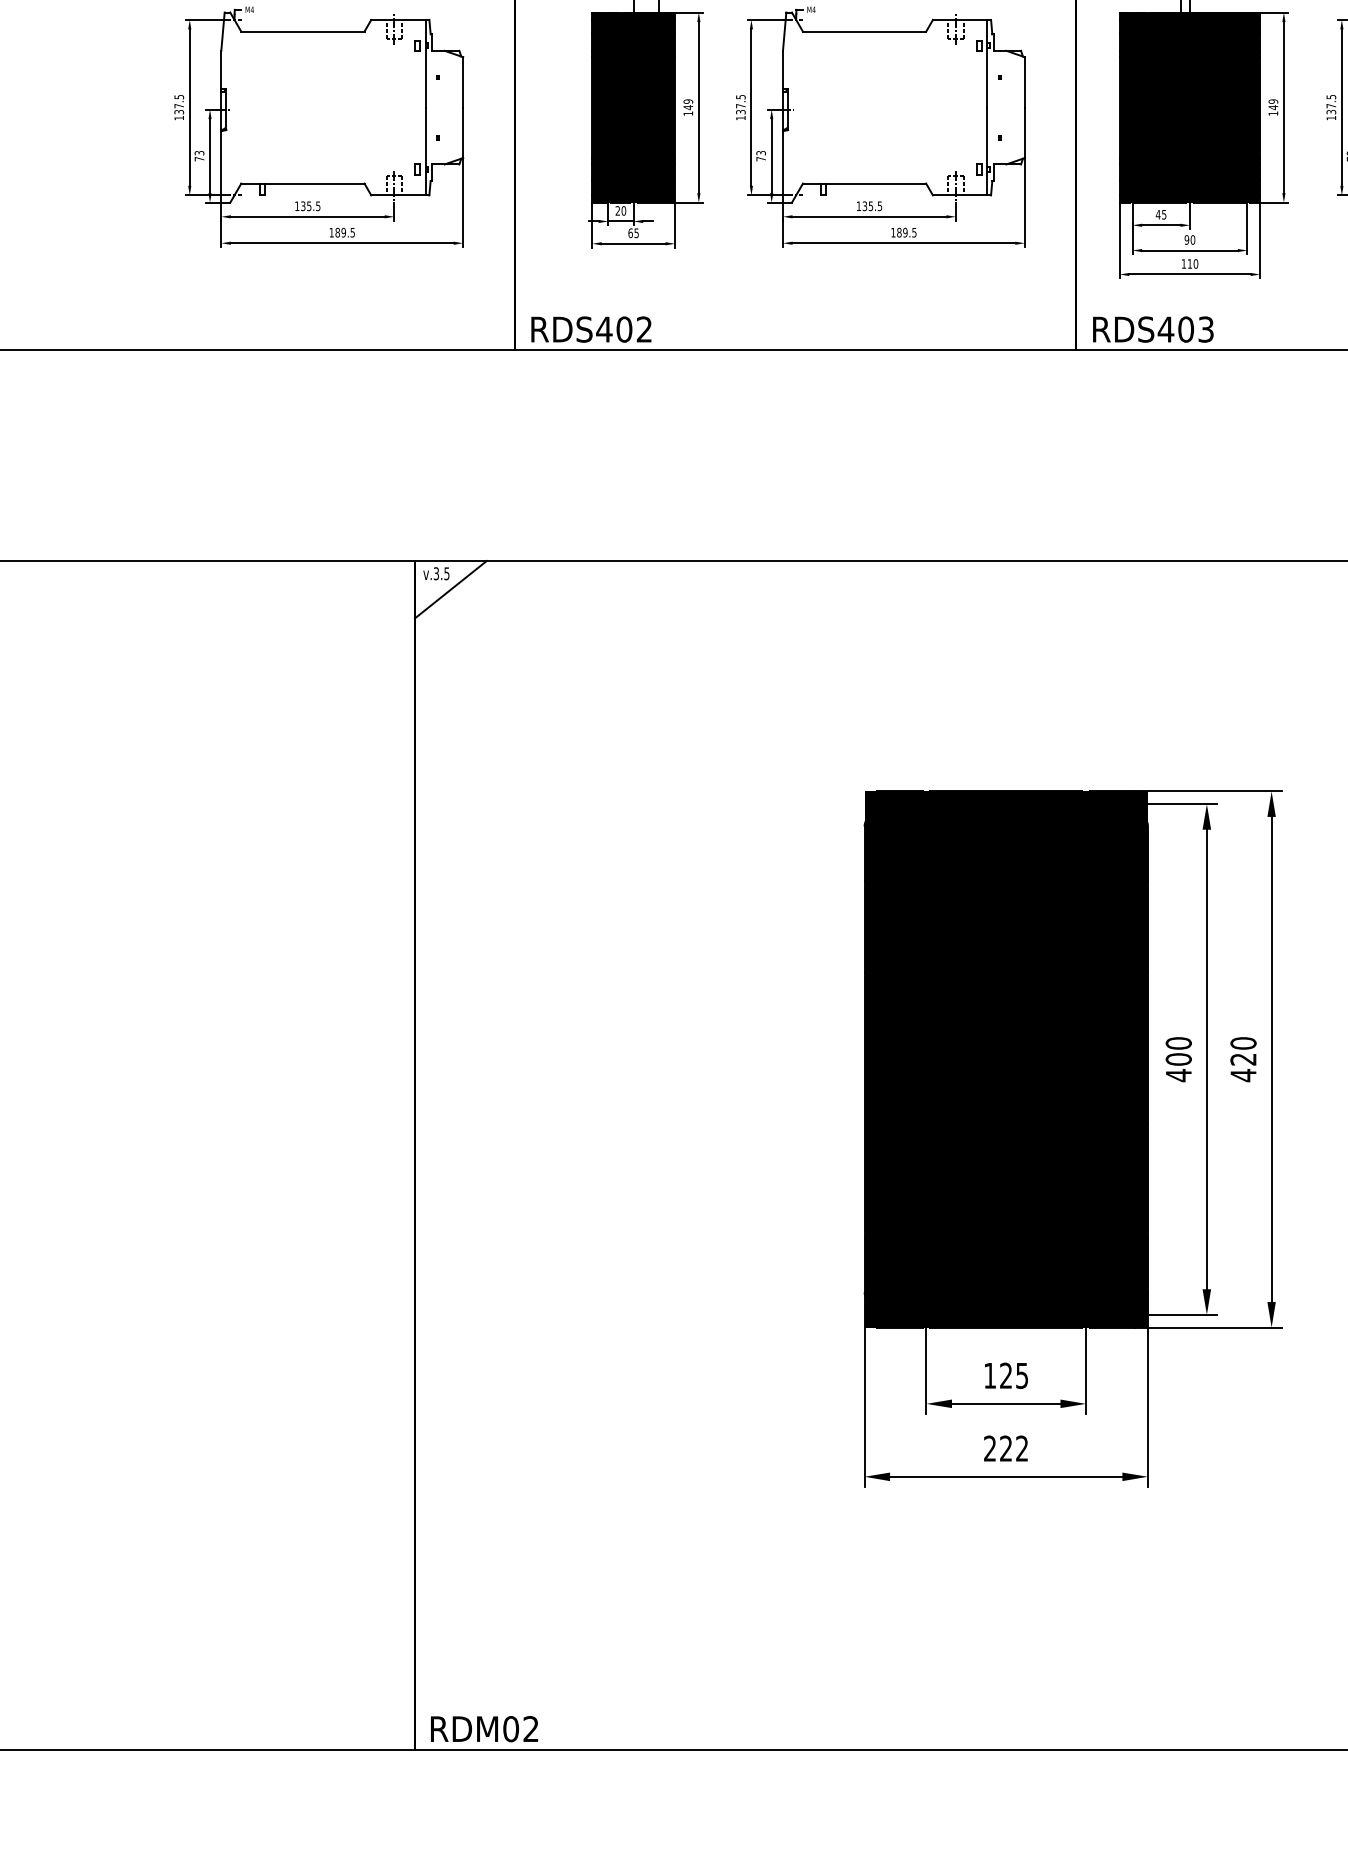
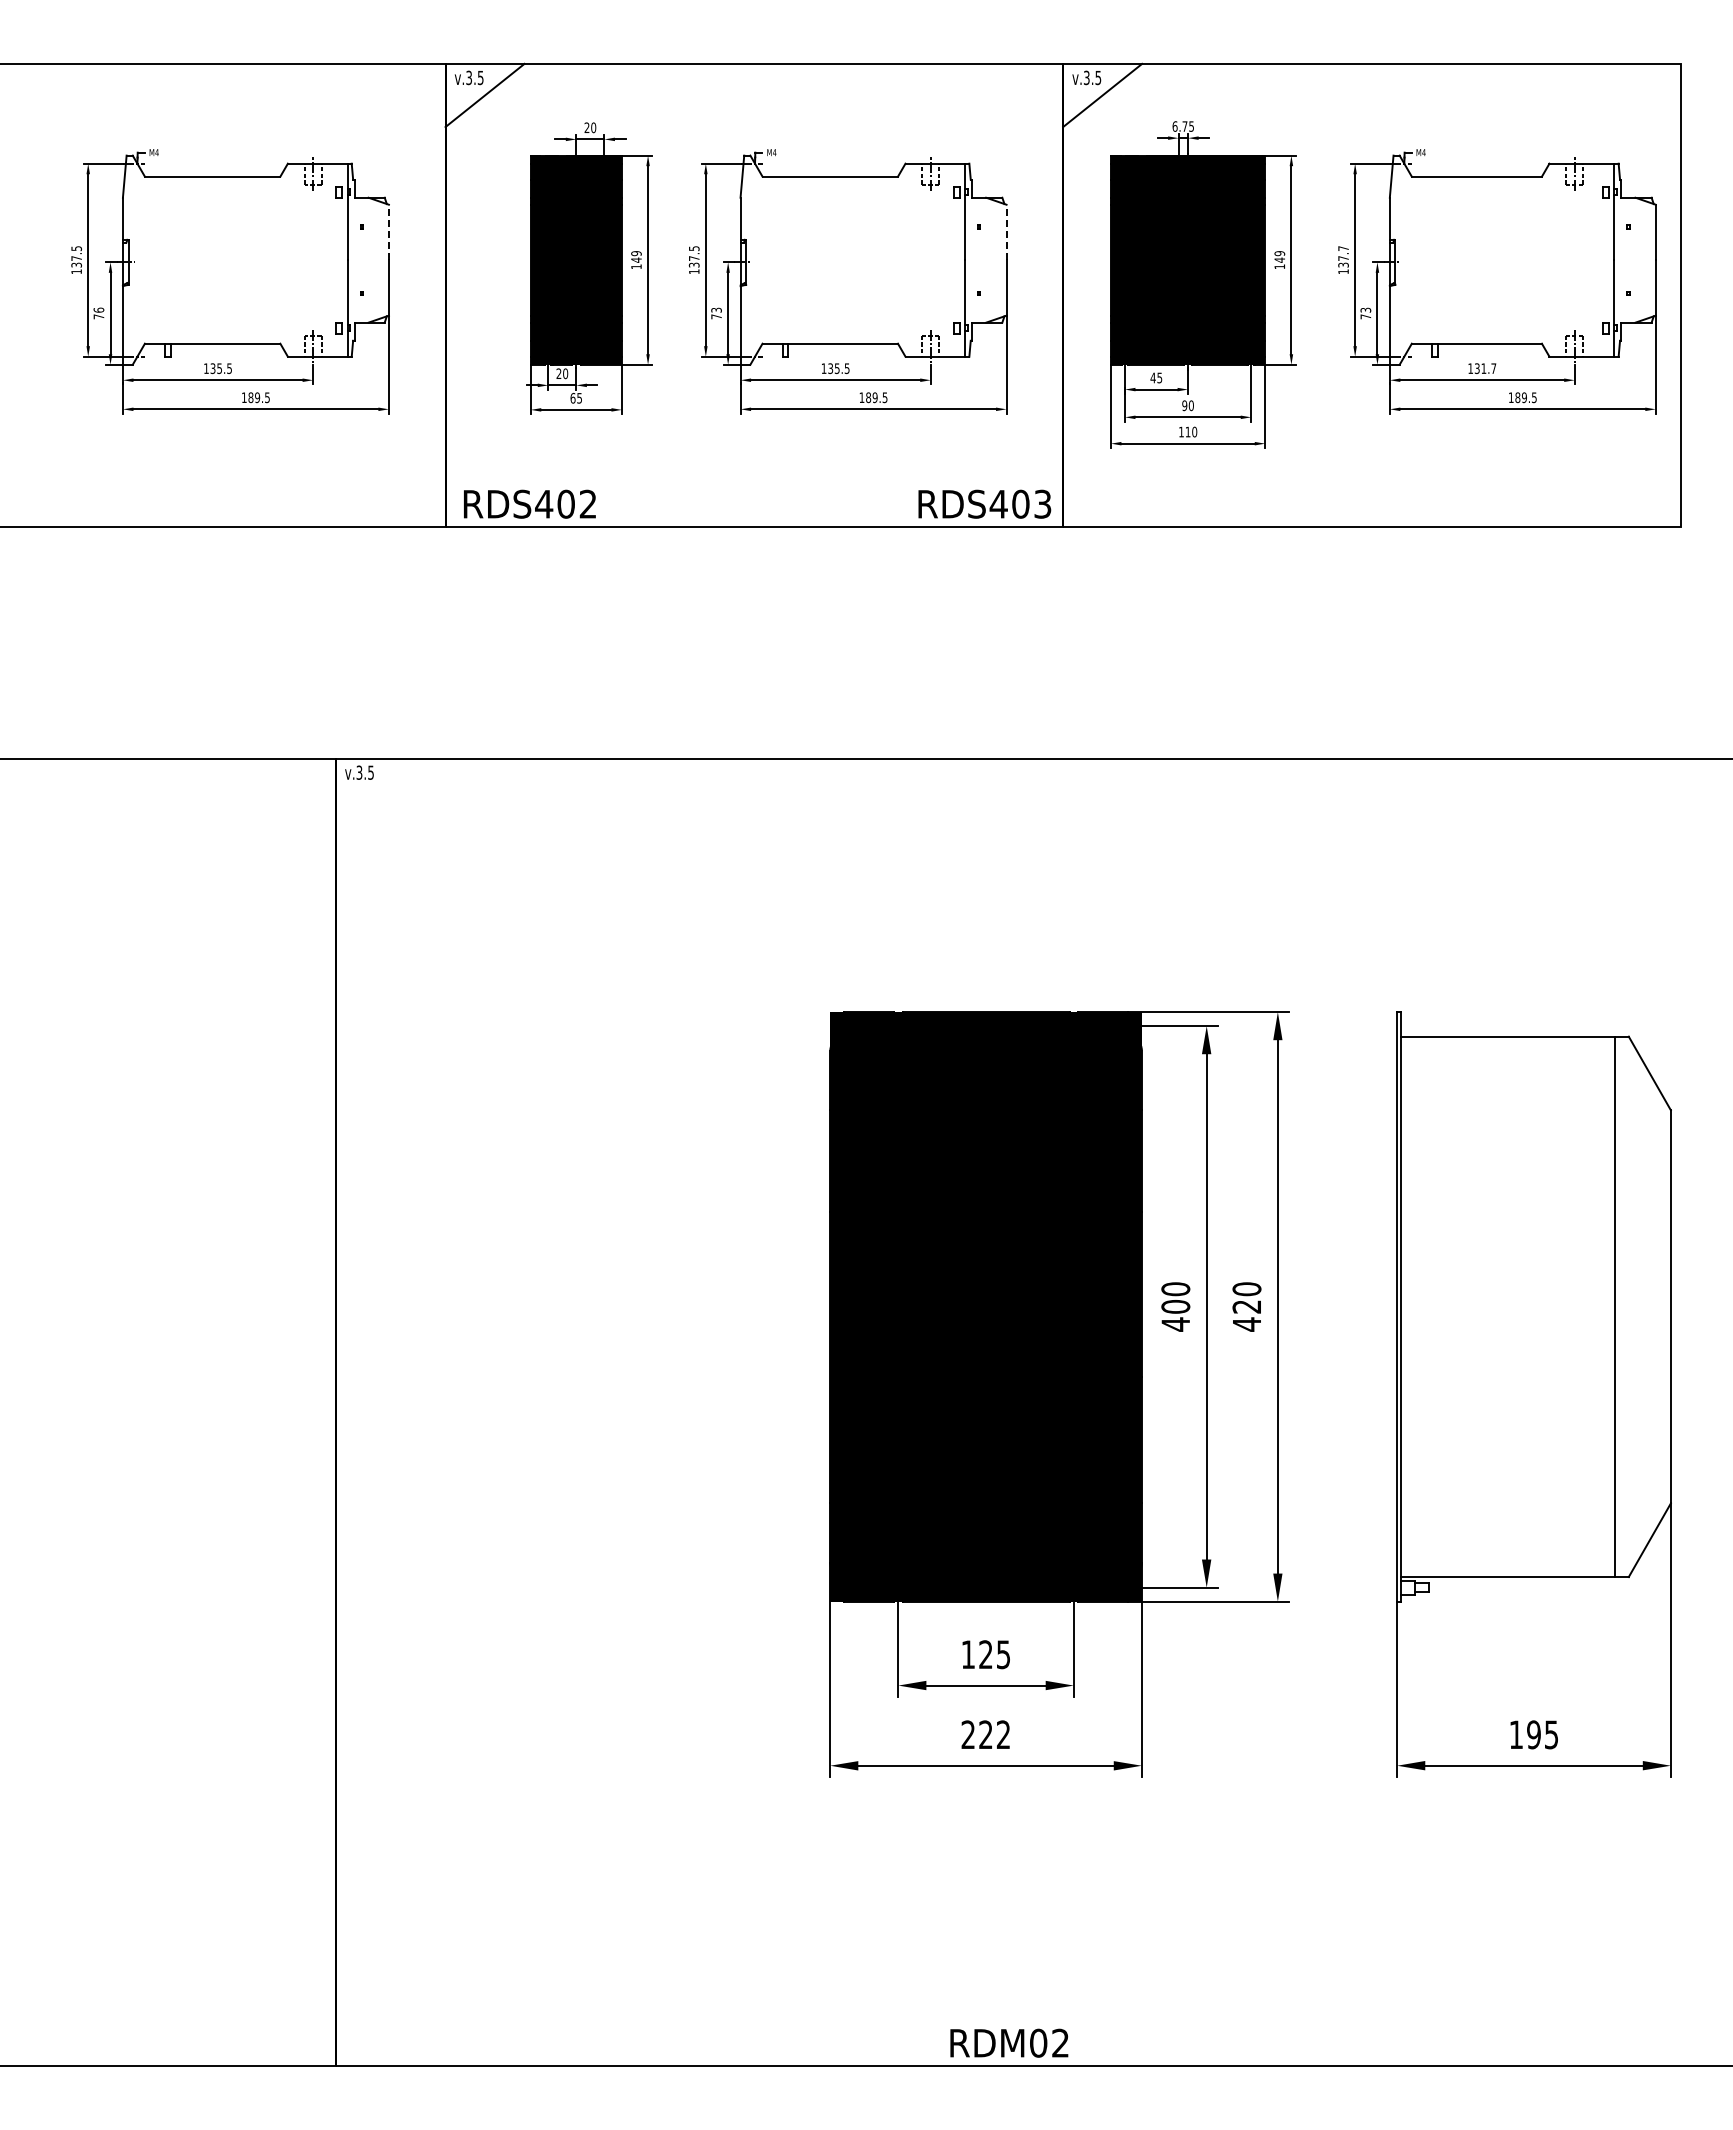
line: (462, 82) -> (388, 232), solid -> dashed
line: (1024, 82) -> (1006, 232), solid -> dashed
text: (1331, 97) -> (1343, 248), 137.5 -> 137.7
text: (199, 152) -> (98, 309), 73 -> 76
text: (1153, 328) -> (984, 503), moved
line: (450, 588) -> (374, 789), removed
text: (484, 1728) -> (1009, 2042), moved

